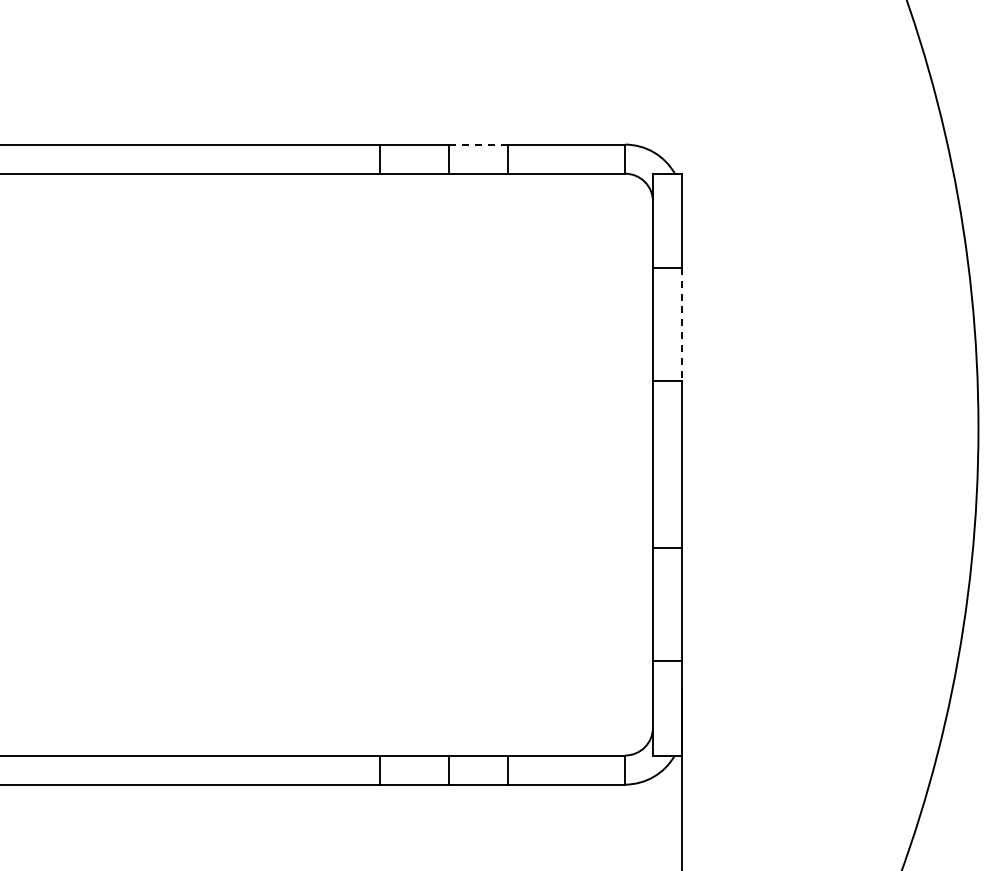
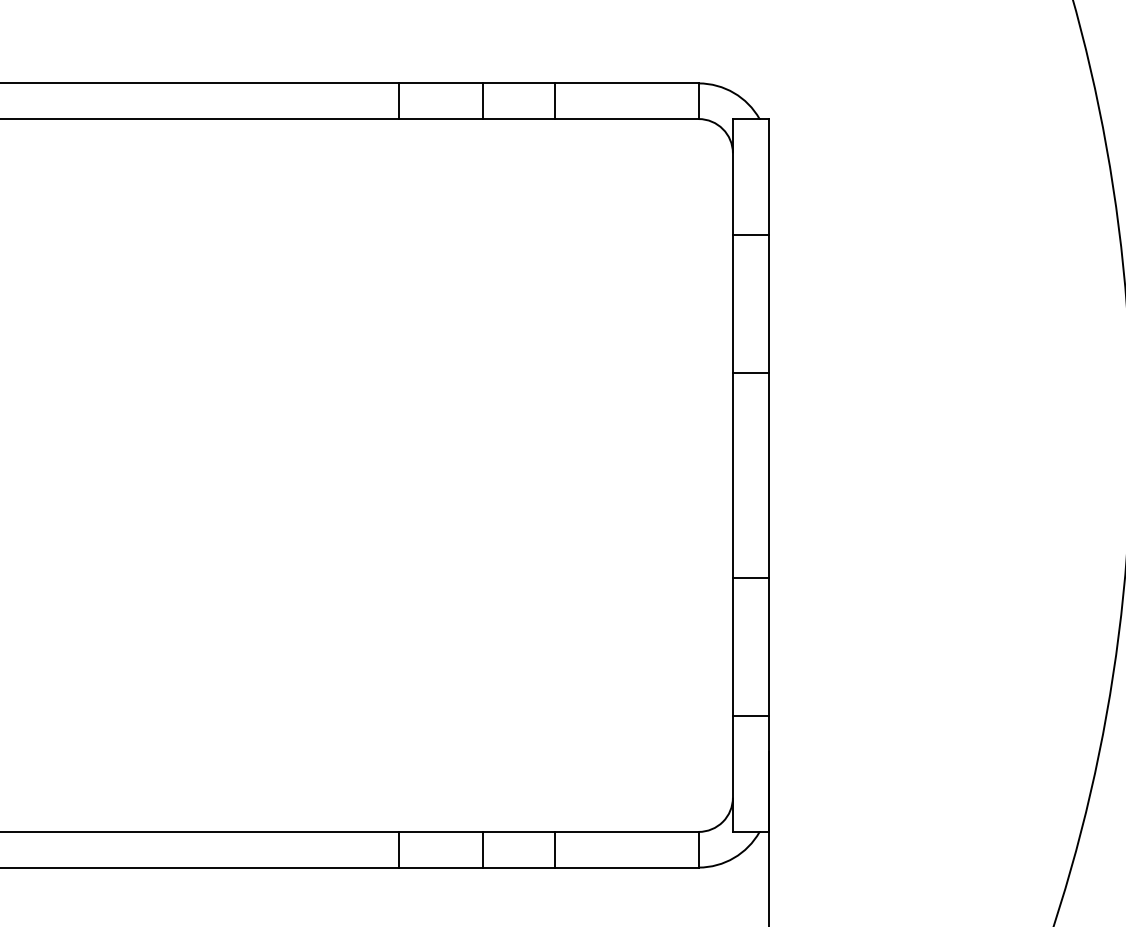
line: (478, 144) -> (519, 83), dashed -> solid
line: (682, 324) -> (769, 303), dashed -> solid

